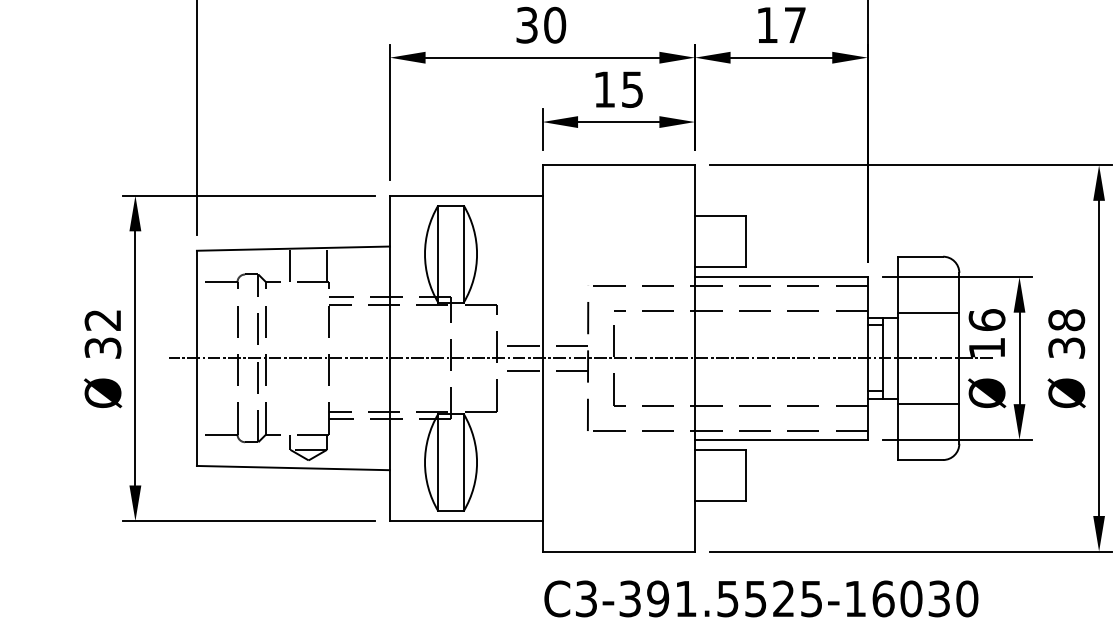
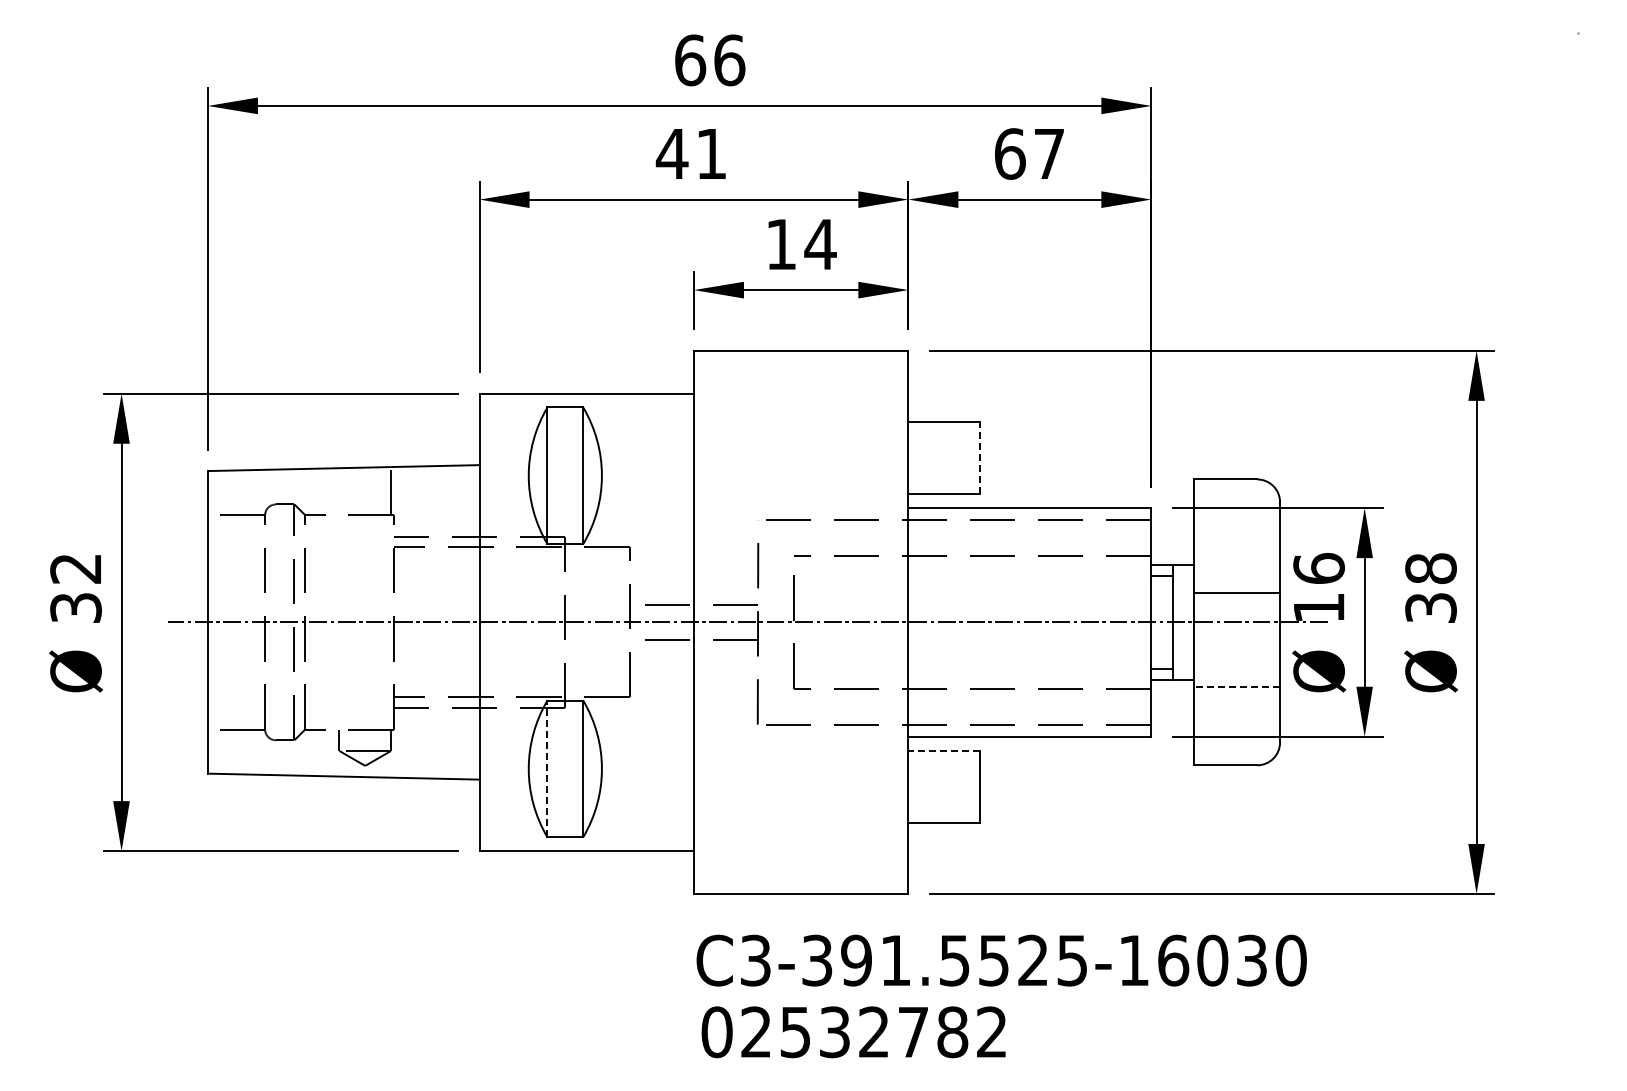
text: (540, 24) -> (691, 153), 30 -> 41
text: (767, 24) -> (1010, 153), 17 -> 67
text: (632, 89) -> (820, 244), 15 -> 14
line: (745, 241) -> (979, 457), solid -> dashed
line: (290, 265) -> (339, 491), removed
line: (929, 312) -> (1237, 593), moved
line: (929, 403) -> (1237, 686), solid -> dashed
line: (720, 450) -> (944, 751), solid -> dashed
line: (438, 462) -> (547, 768), solid -> dashed

